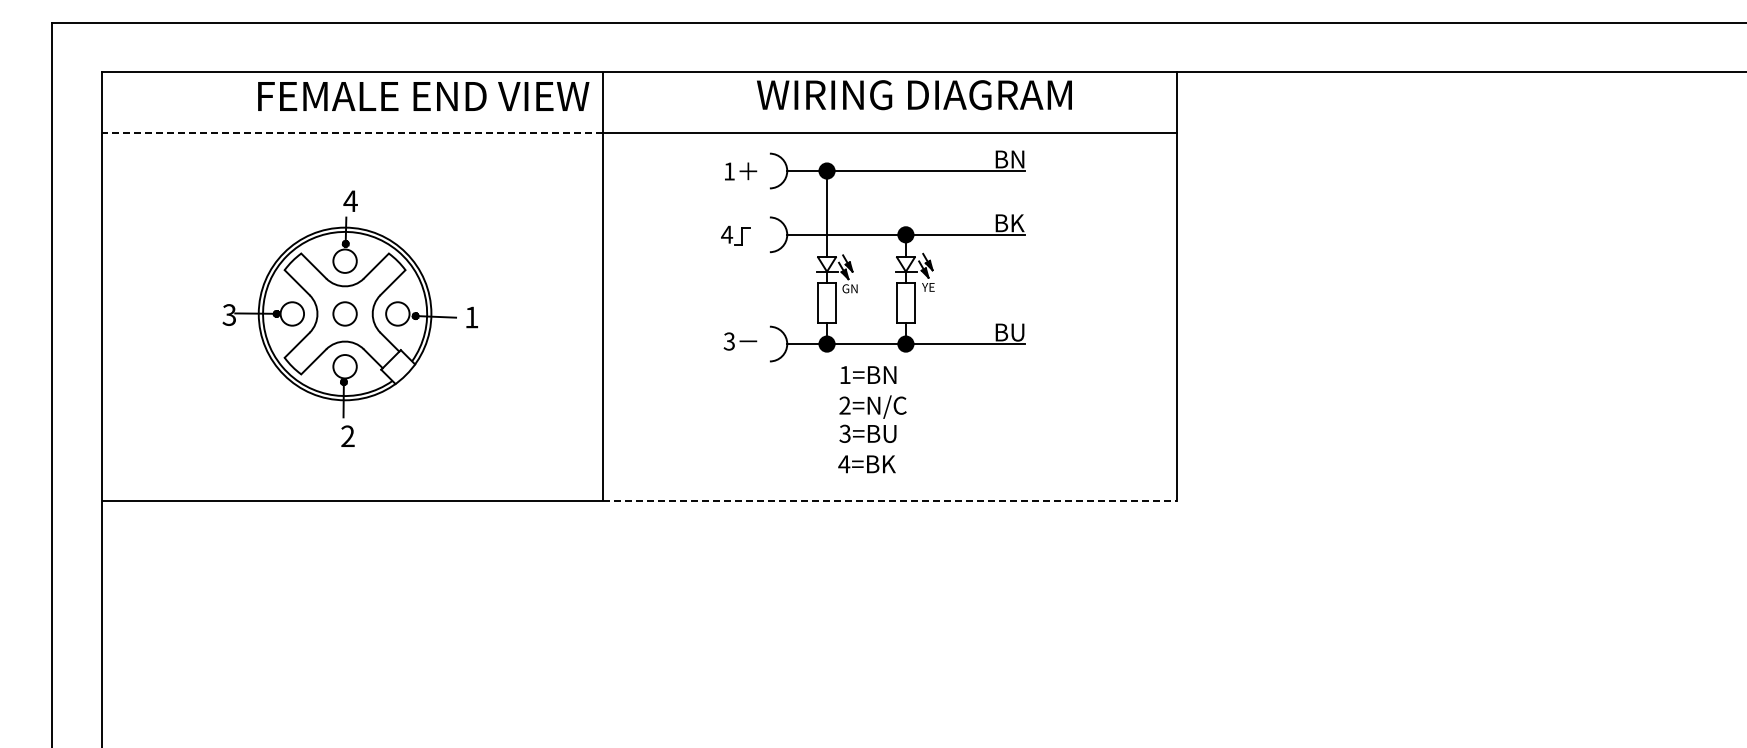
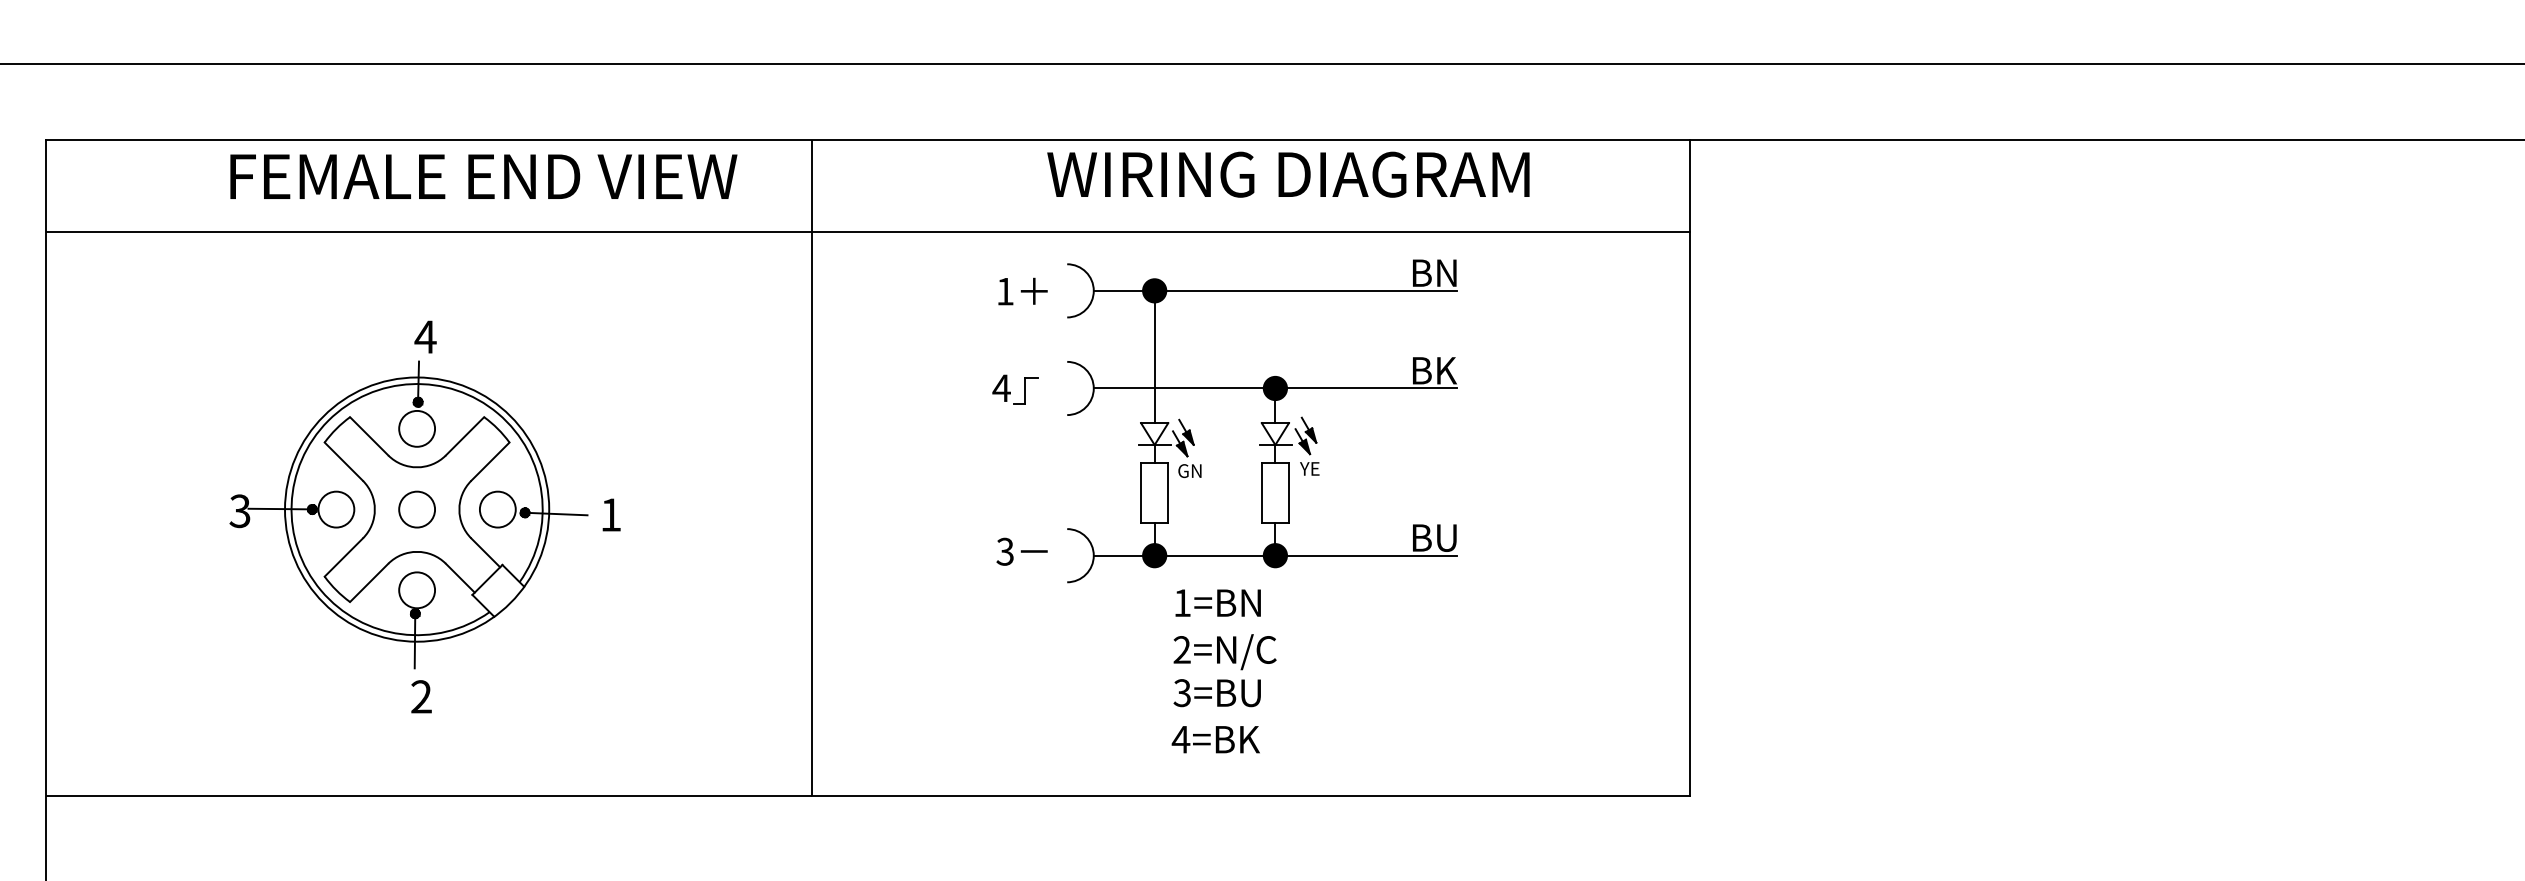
text: (423, 96) -> (483, 176), moved
line: (352, 132) -> (428, 231), dashed -> solid
line: (890, 500) -> (1251, 795), dashed -> solid

